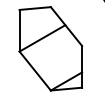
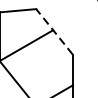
line: (66, 26) -> (54, 31), solid -> dashed

